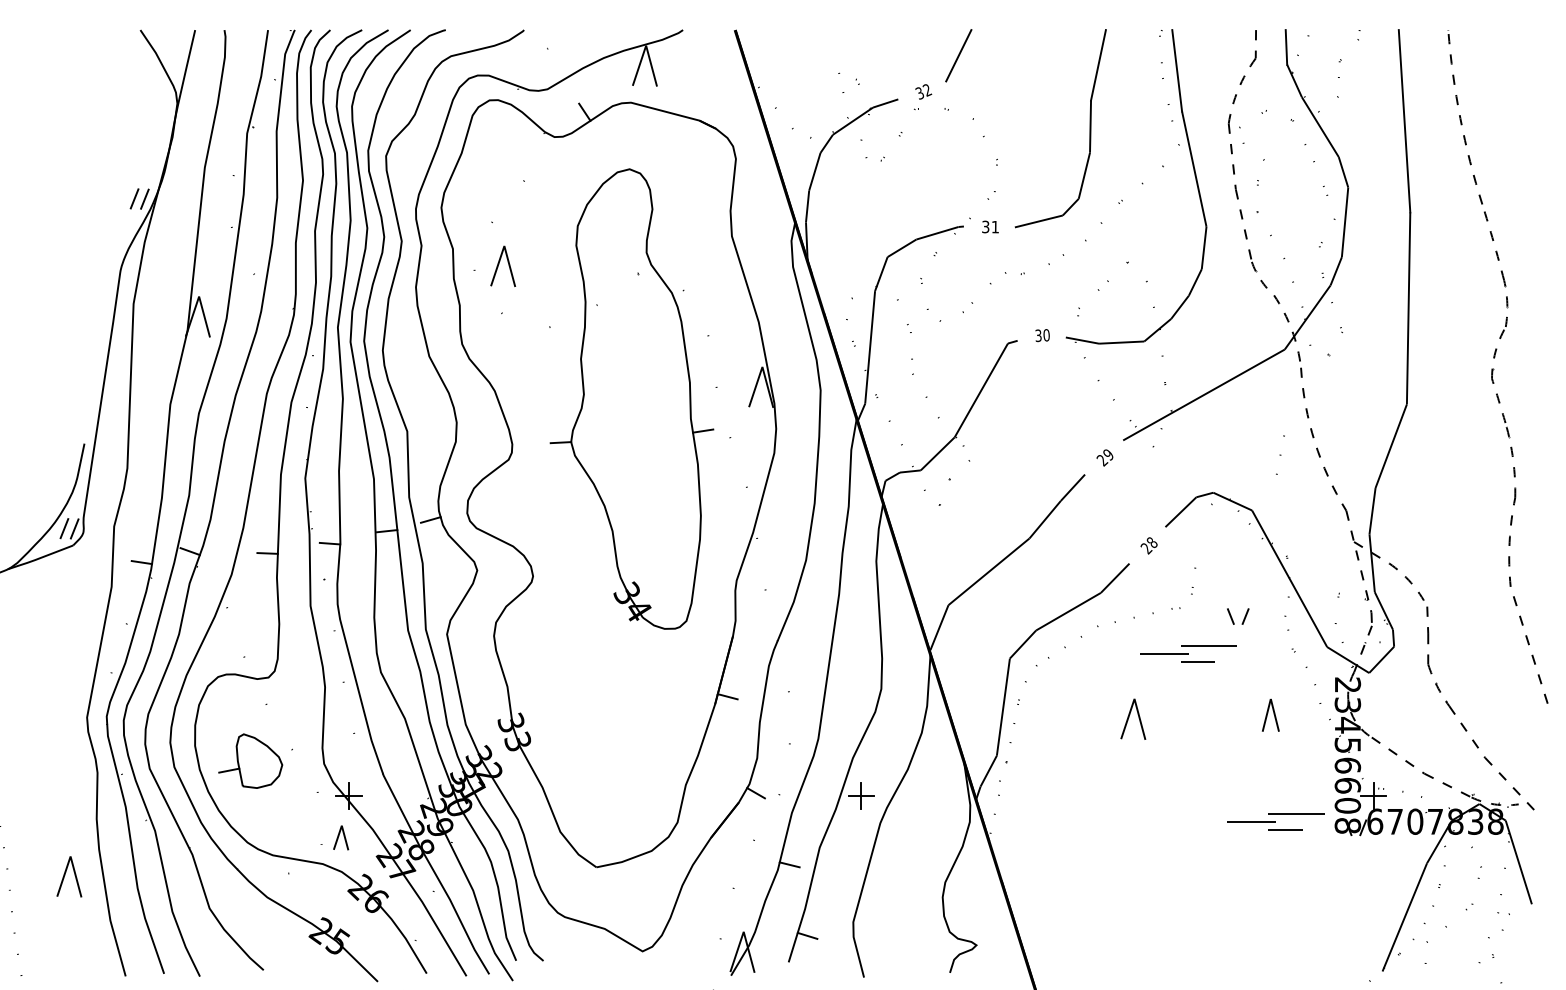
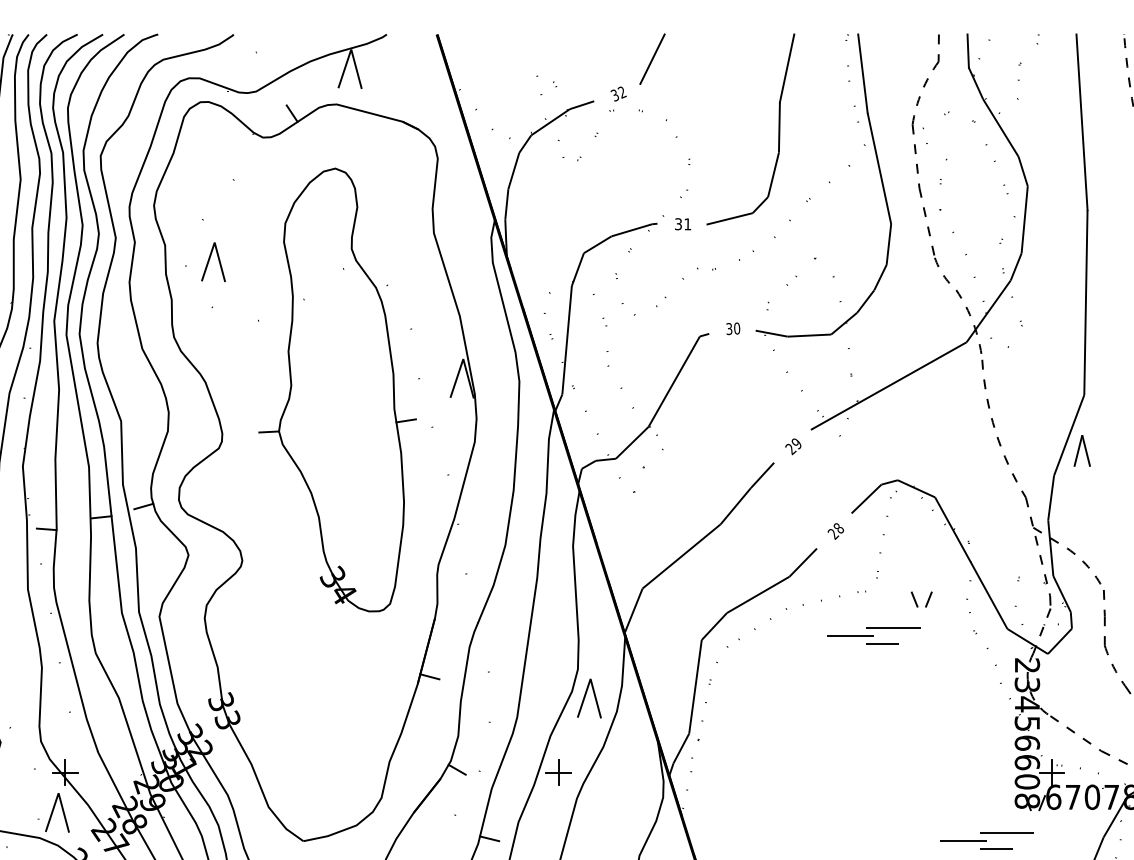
line: (1280, 454) -> (887, 515), moved
part: (1270, 714) -> (1081, 450), moved
part: (1133, 718) -> (589, 697), moved
part: (1275, 821) -> (986, 840), moved
part: (340, 837) -> (56, 812), size x1.67

